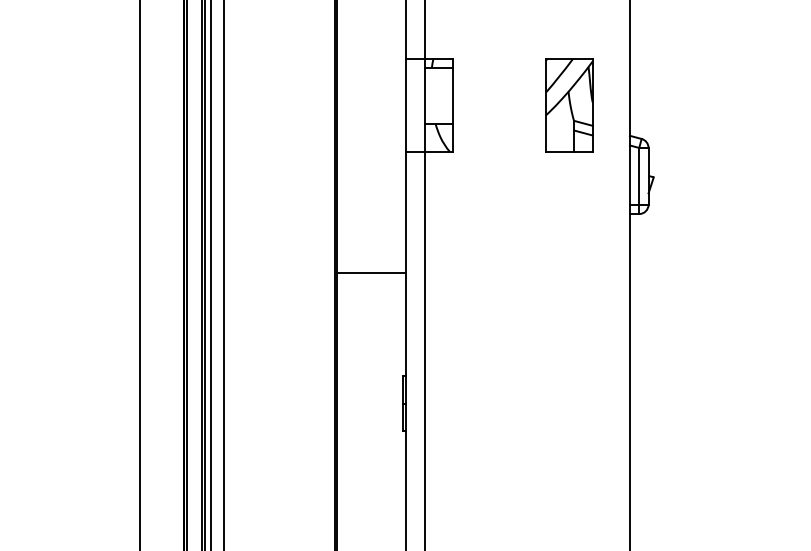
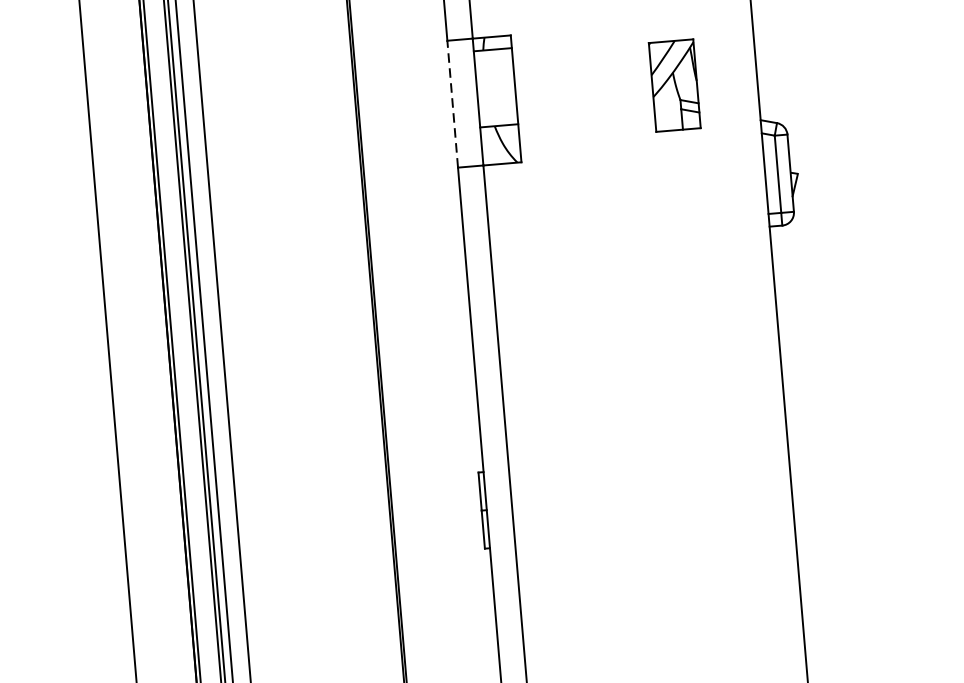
line: (406, 105) -> (453, 104), solid -> dashed
part: (569, 105) -> (674, 85), size x0.7
line: (371, 273) -> (424, 337), removed

